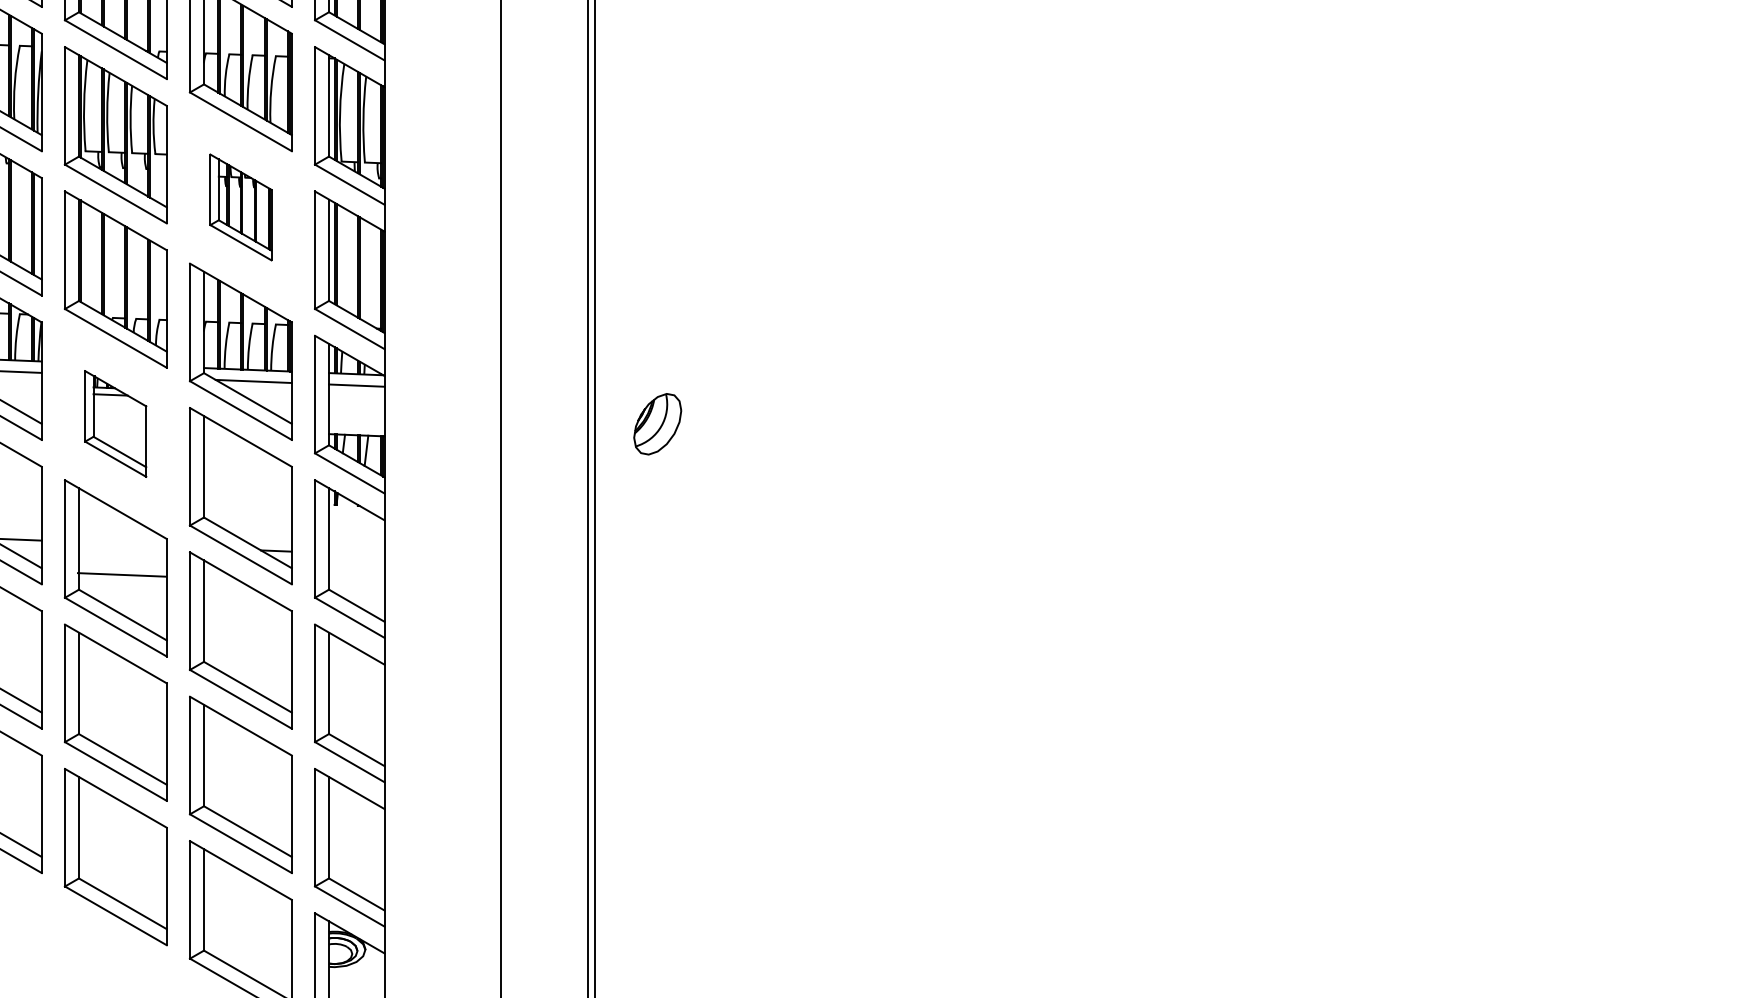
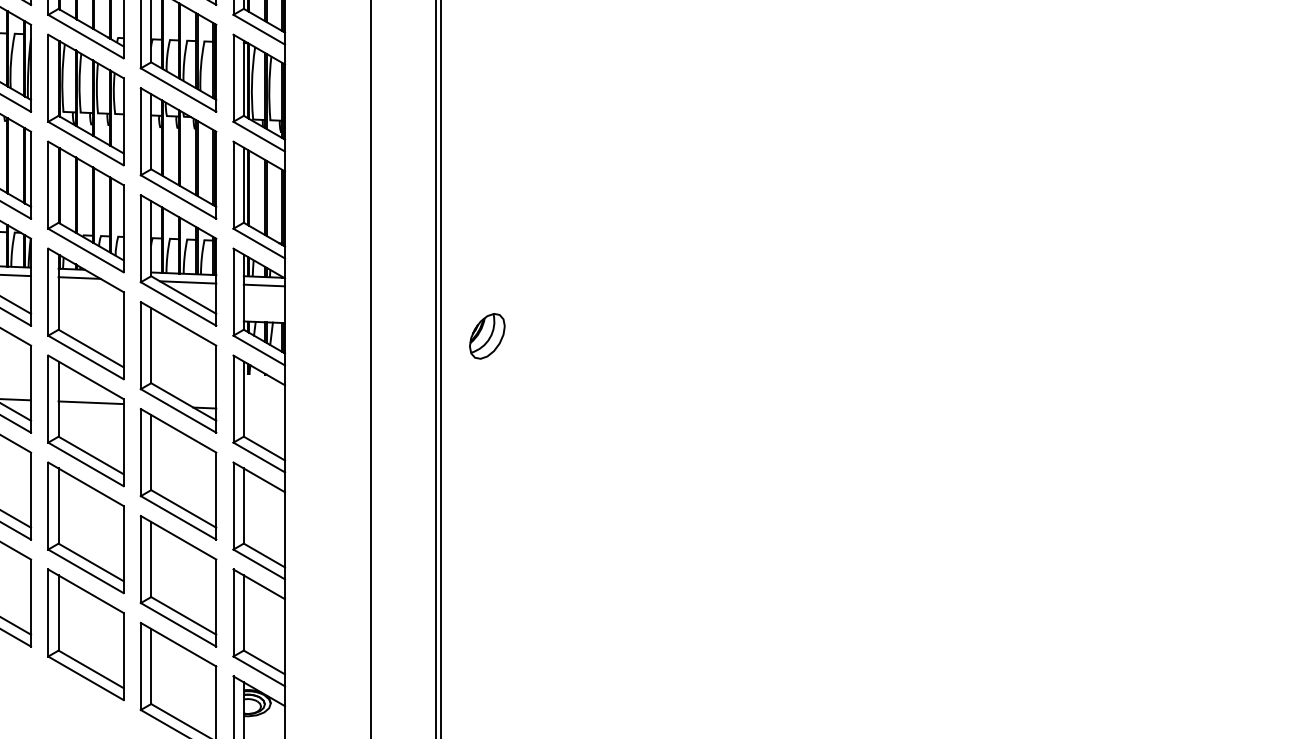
part: (240, 207) -> (178, 153), size x1.67
part: (115, 423) -> (85, 313), size x1.67
part: (657, 424) -> (487, 336), moved
line: (121, 574) -> (90, 402), moved

